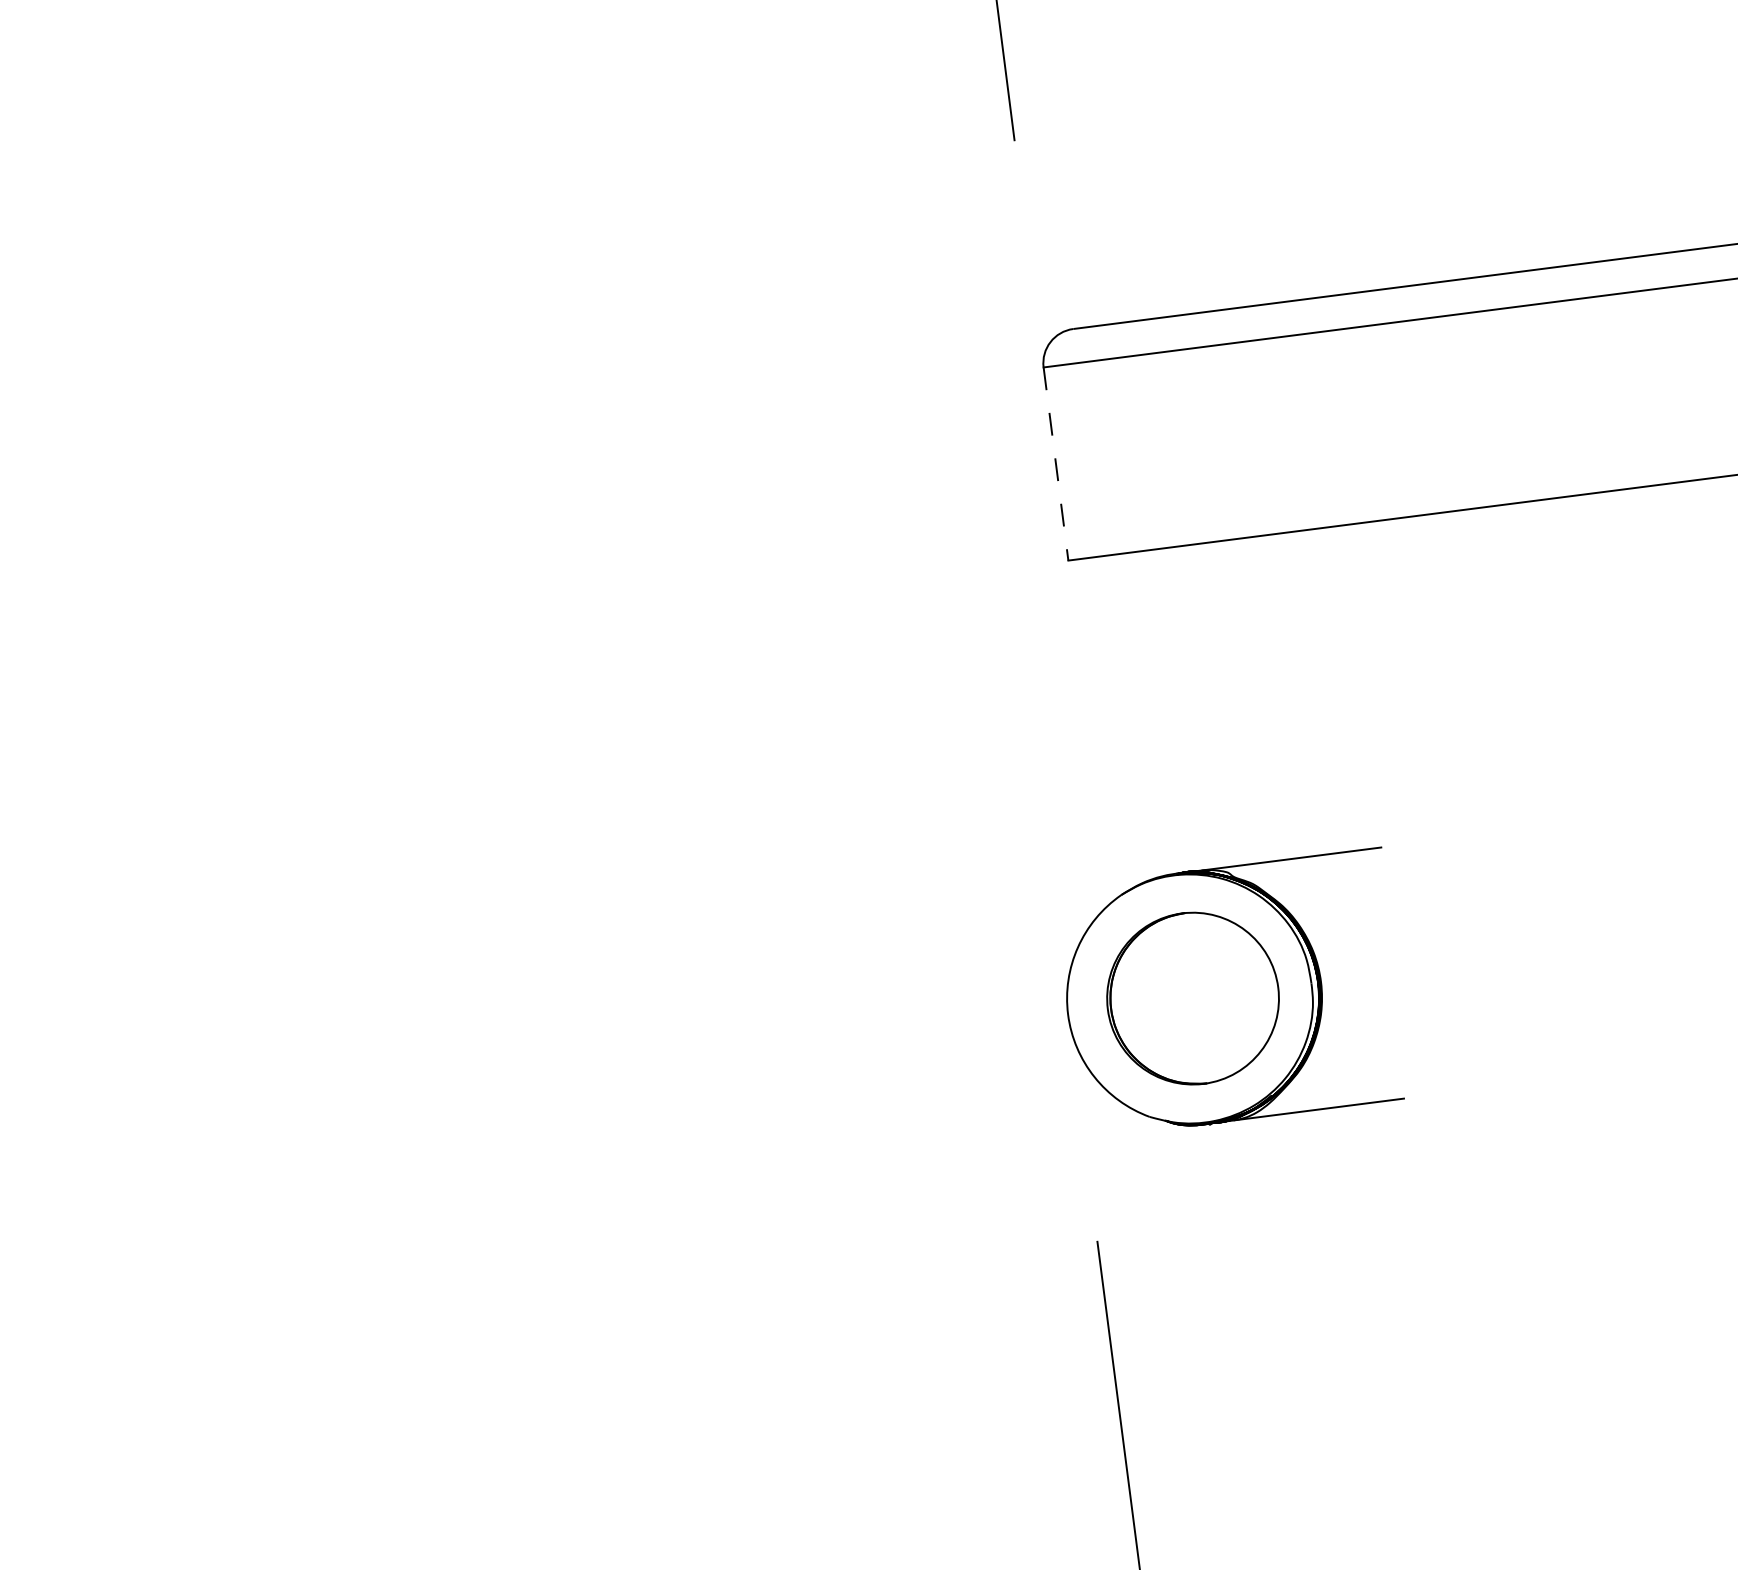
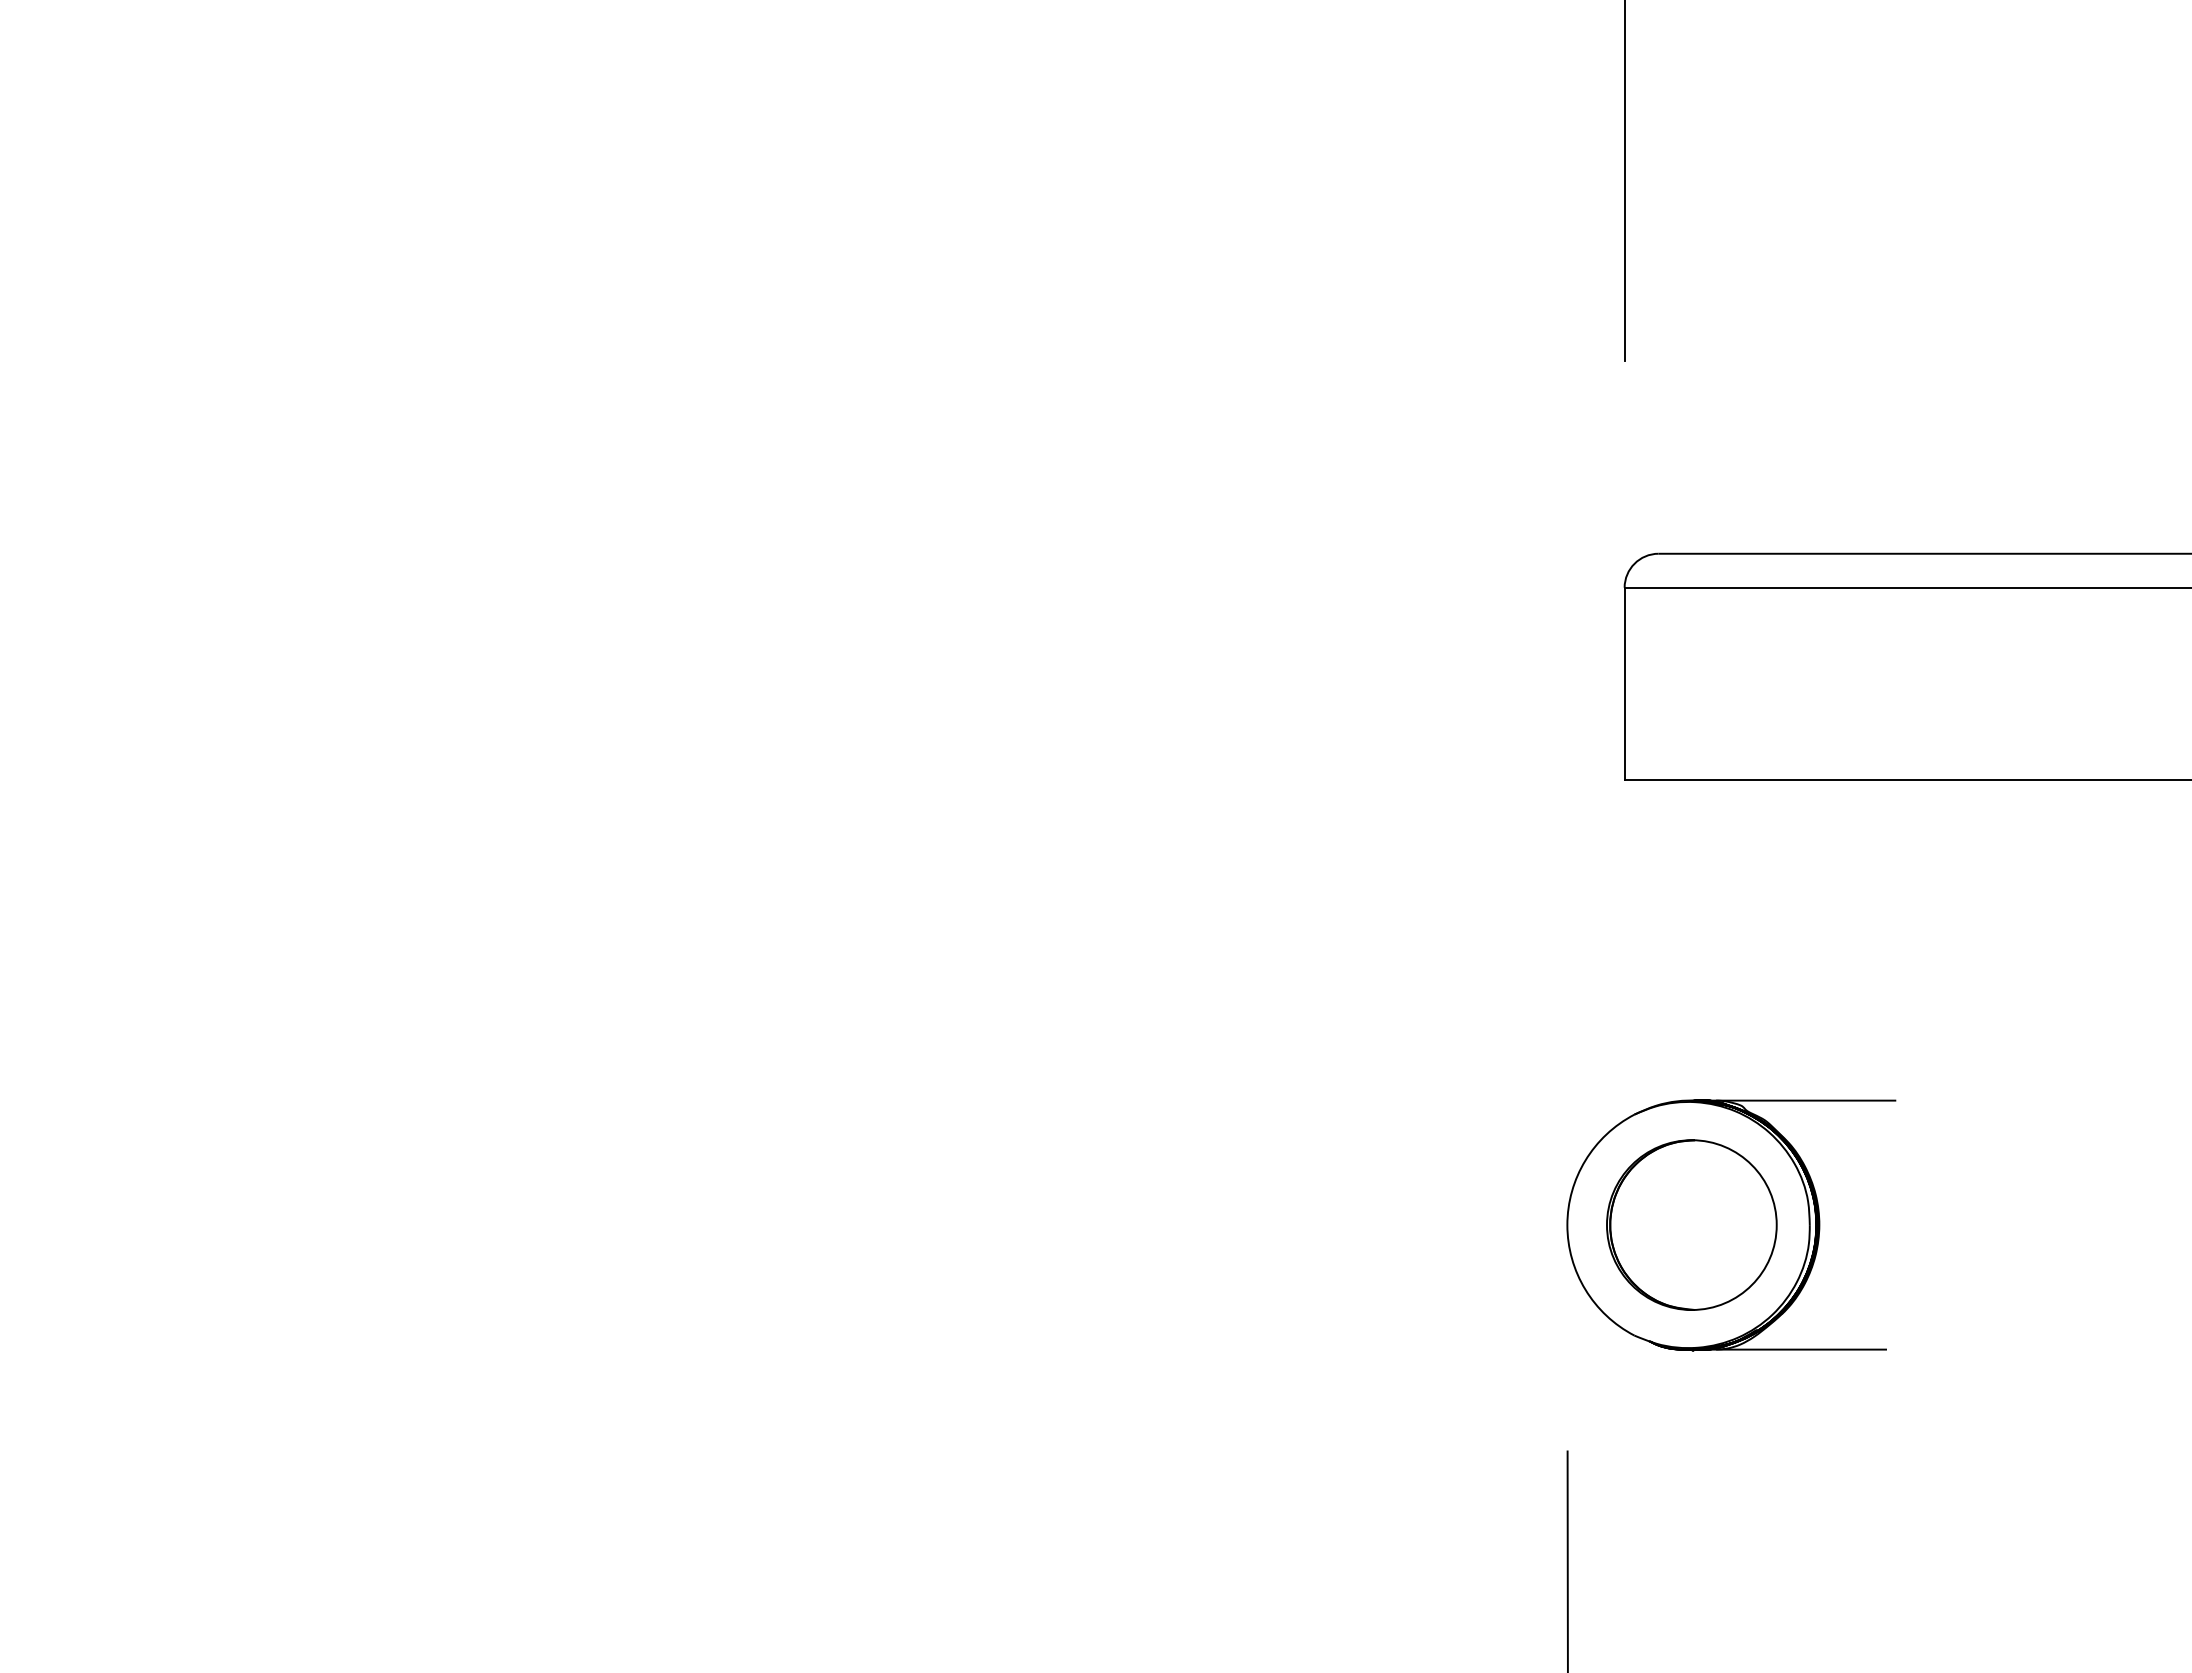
line: (1055, 464) -> (1624, 684), dashed -> solid

